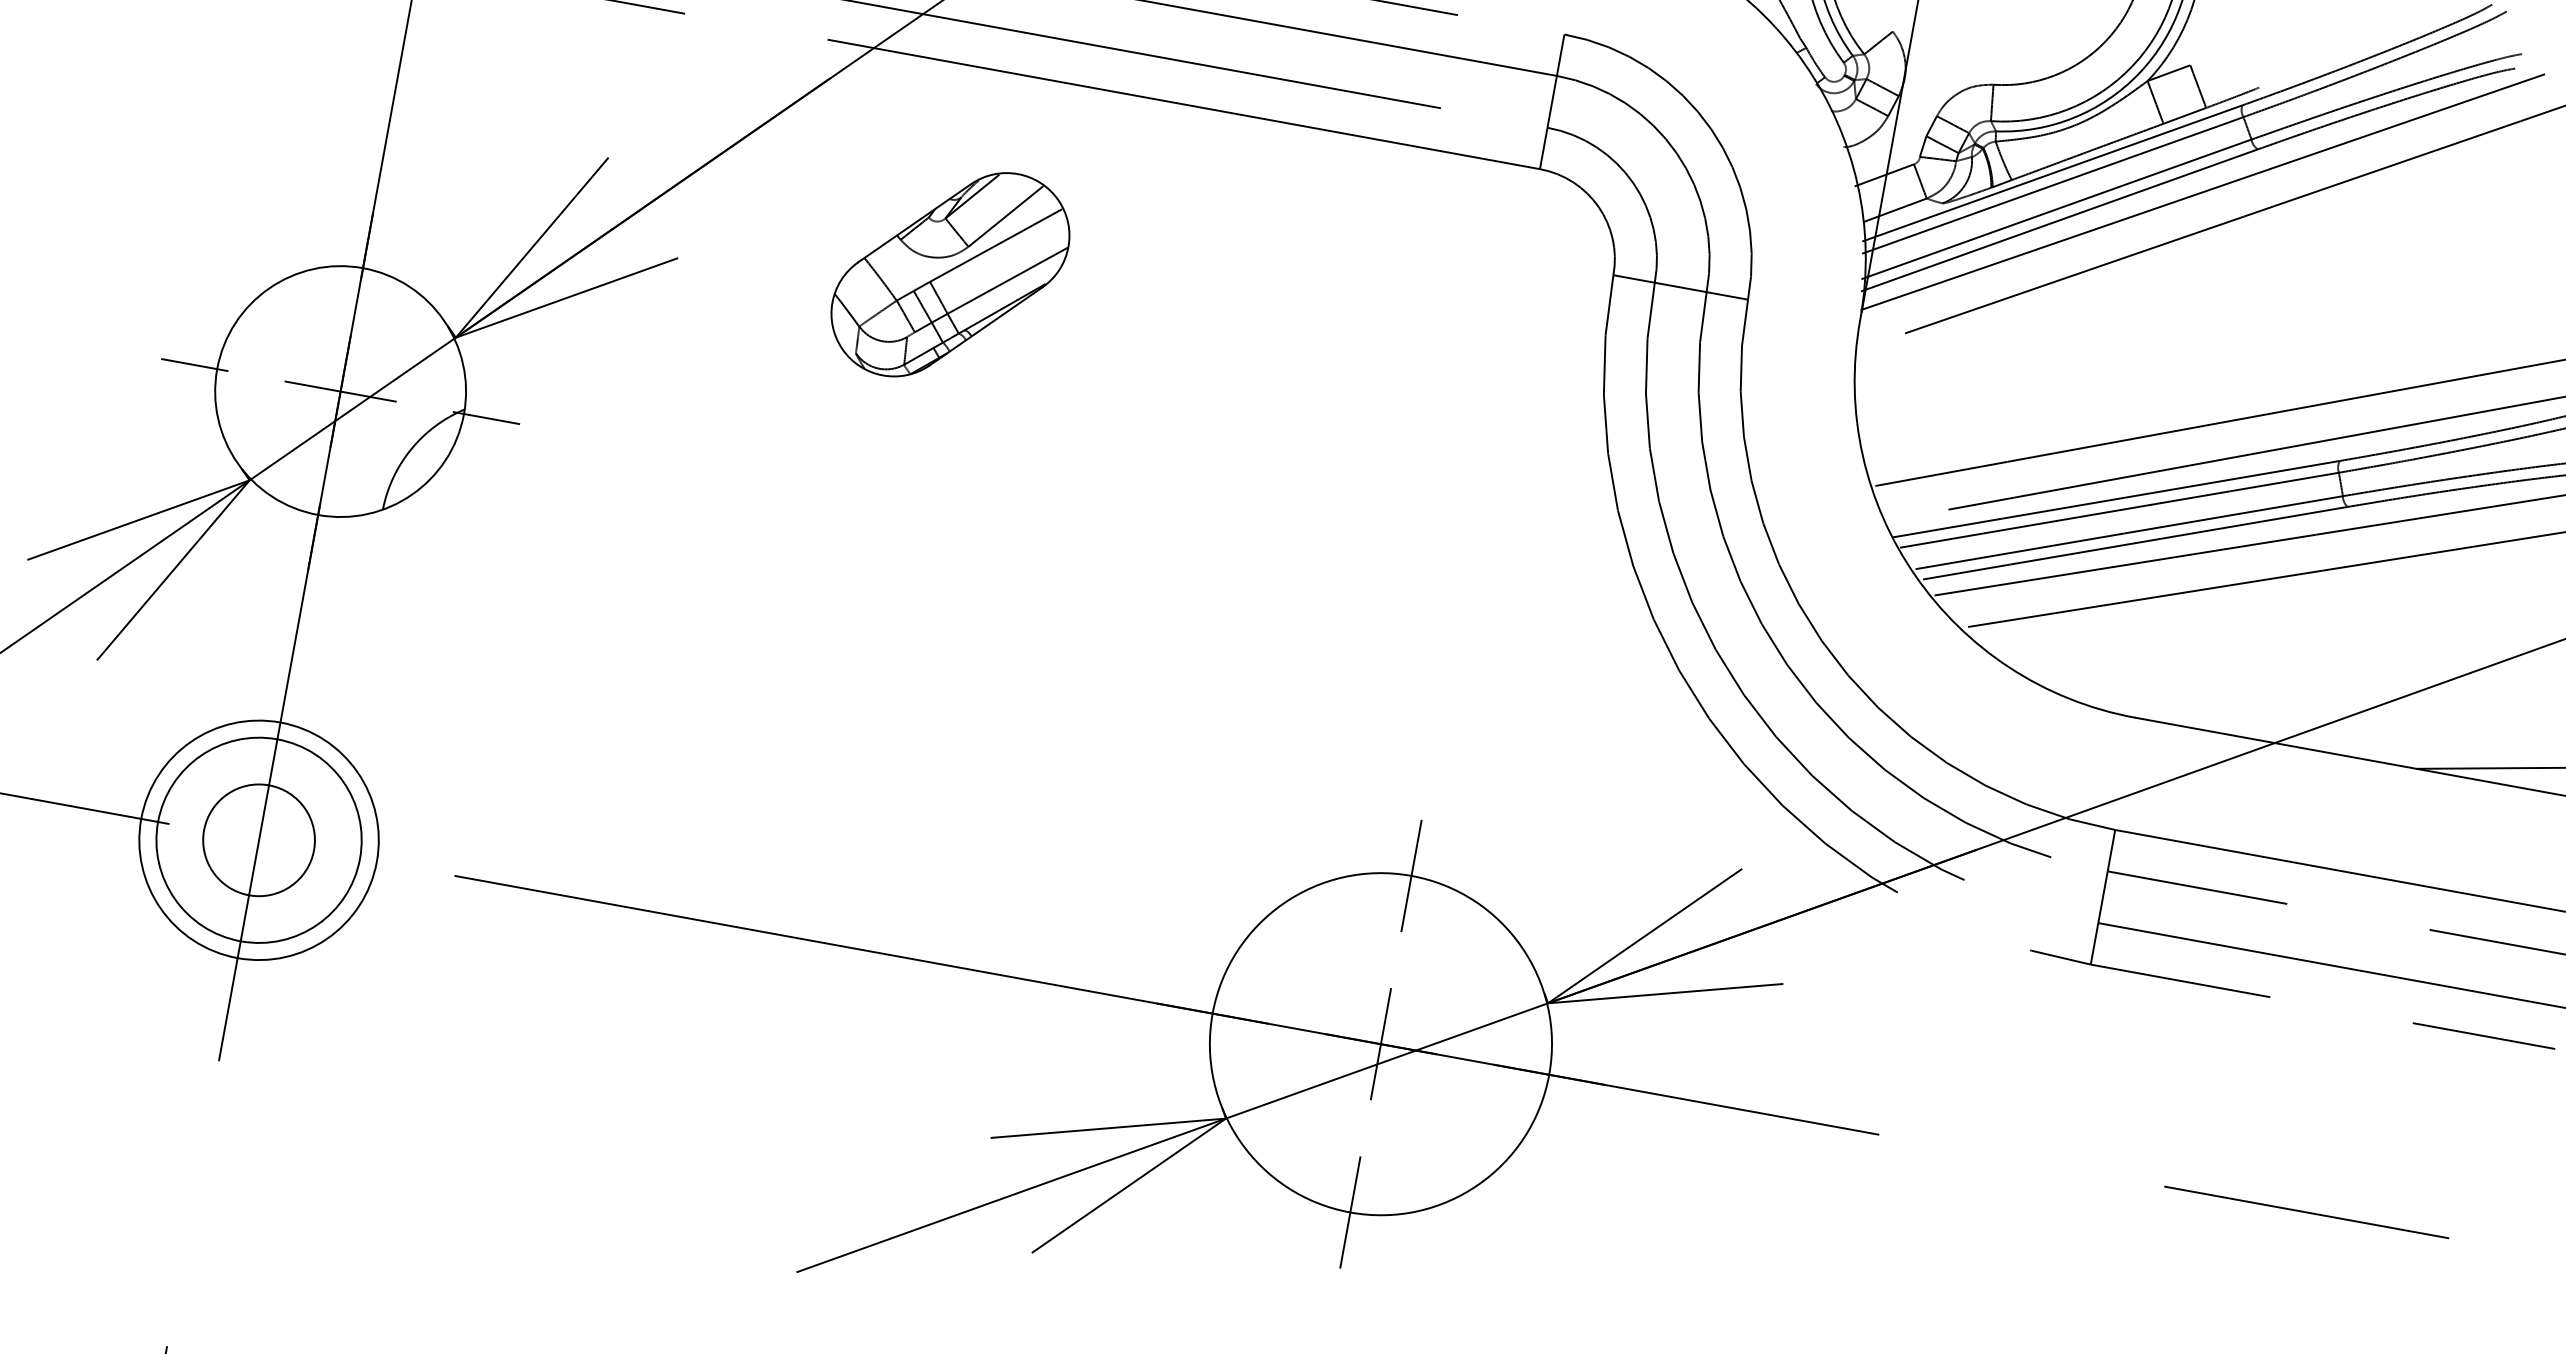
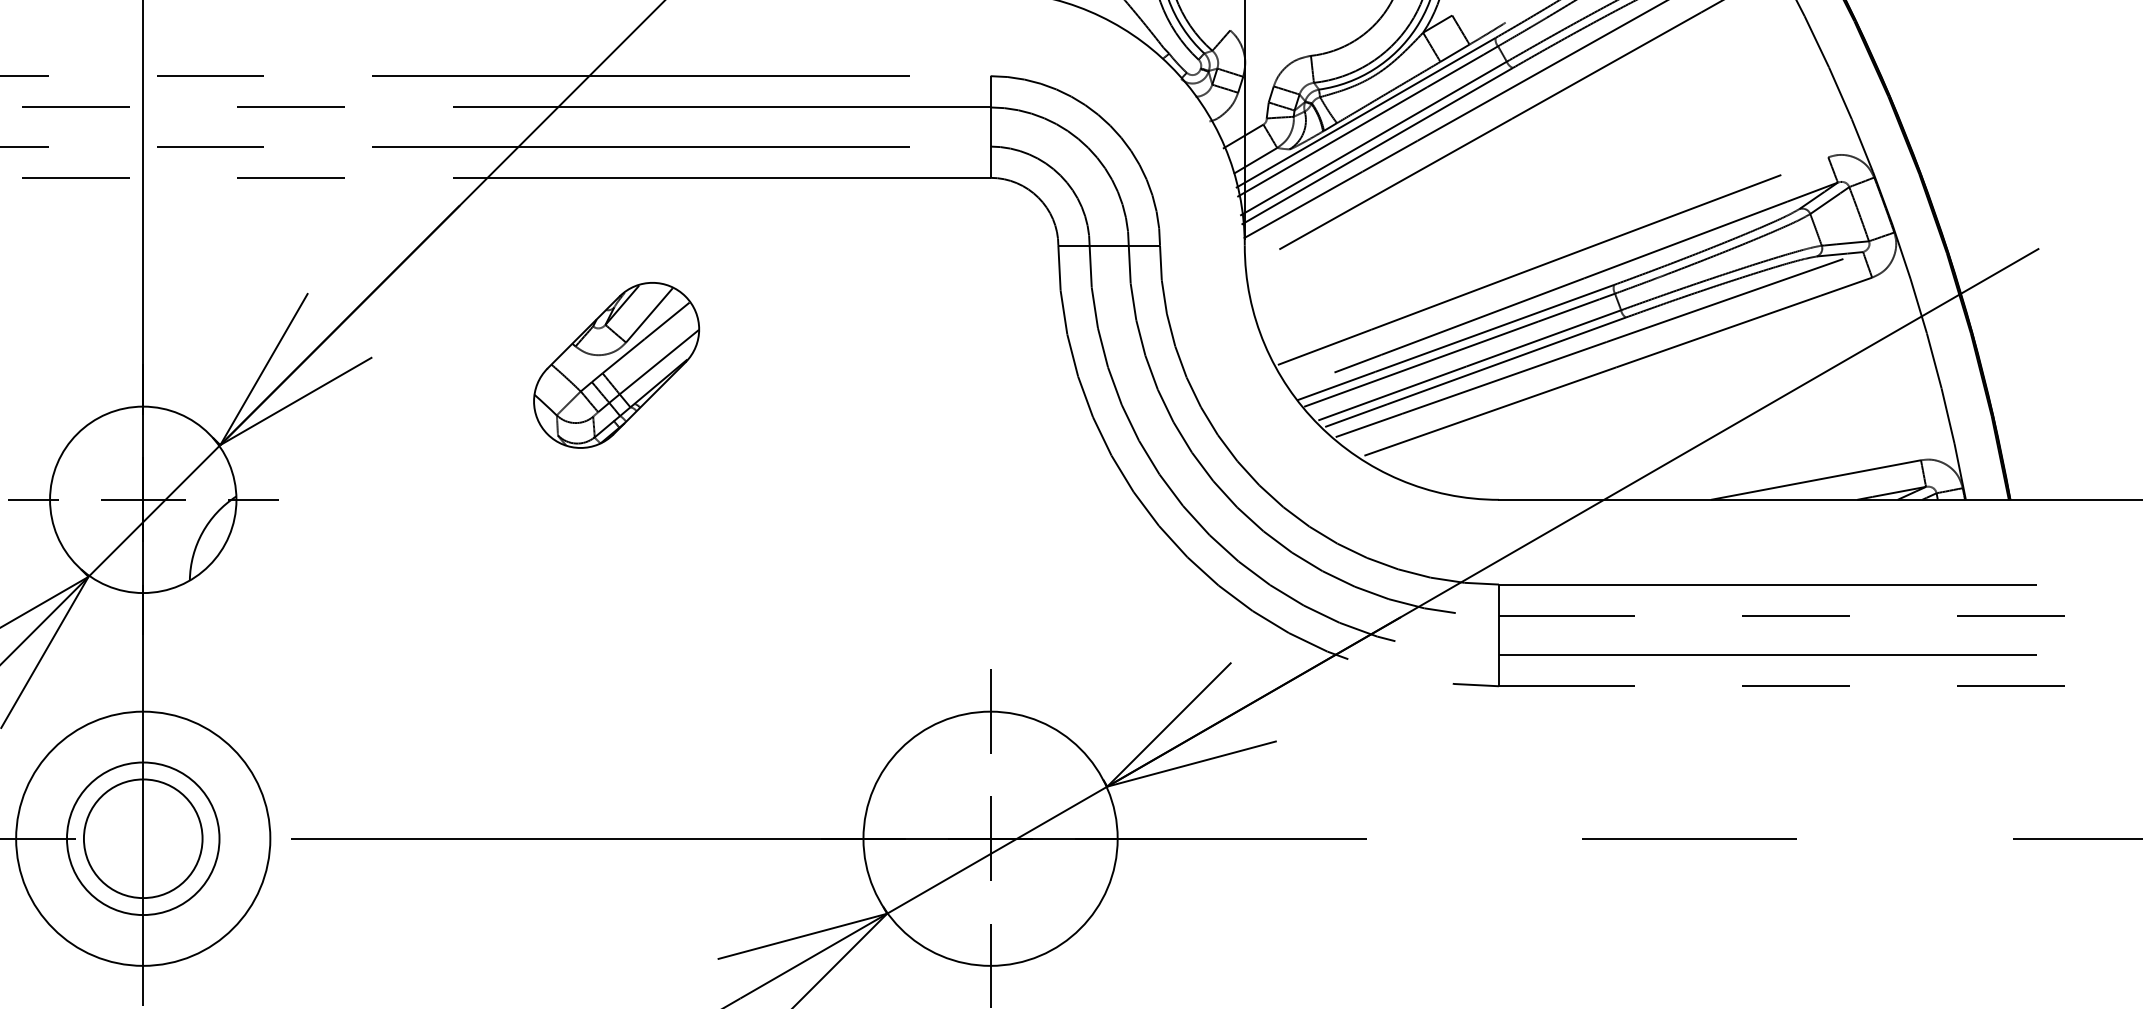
part: (950, 274) -> (616, 365), moved
circle: (258, 839) -> (142, 838), size x1.43
circle: (259, 840) -> (143, 838), size x1.43

